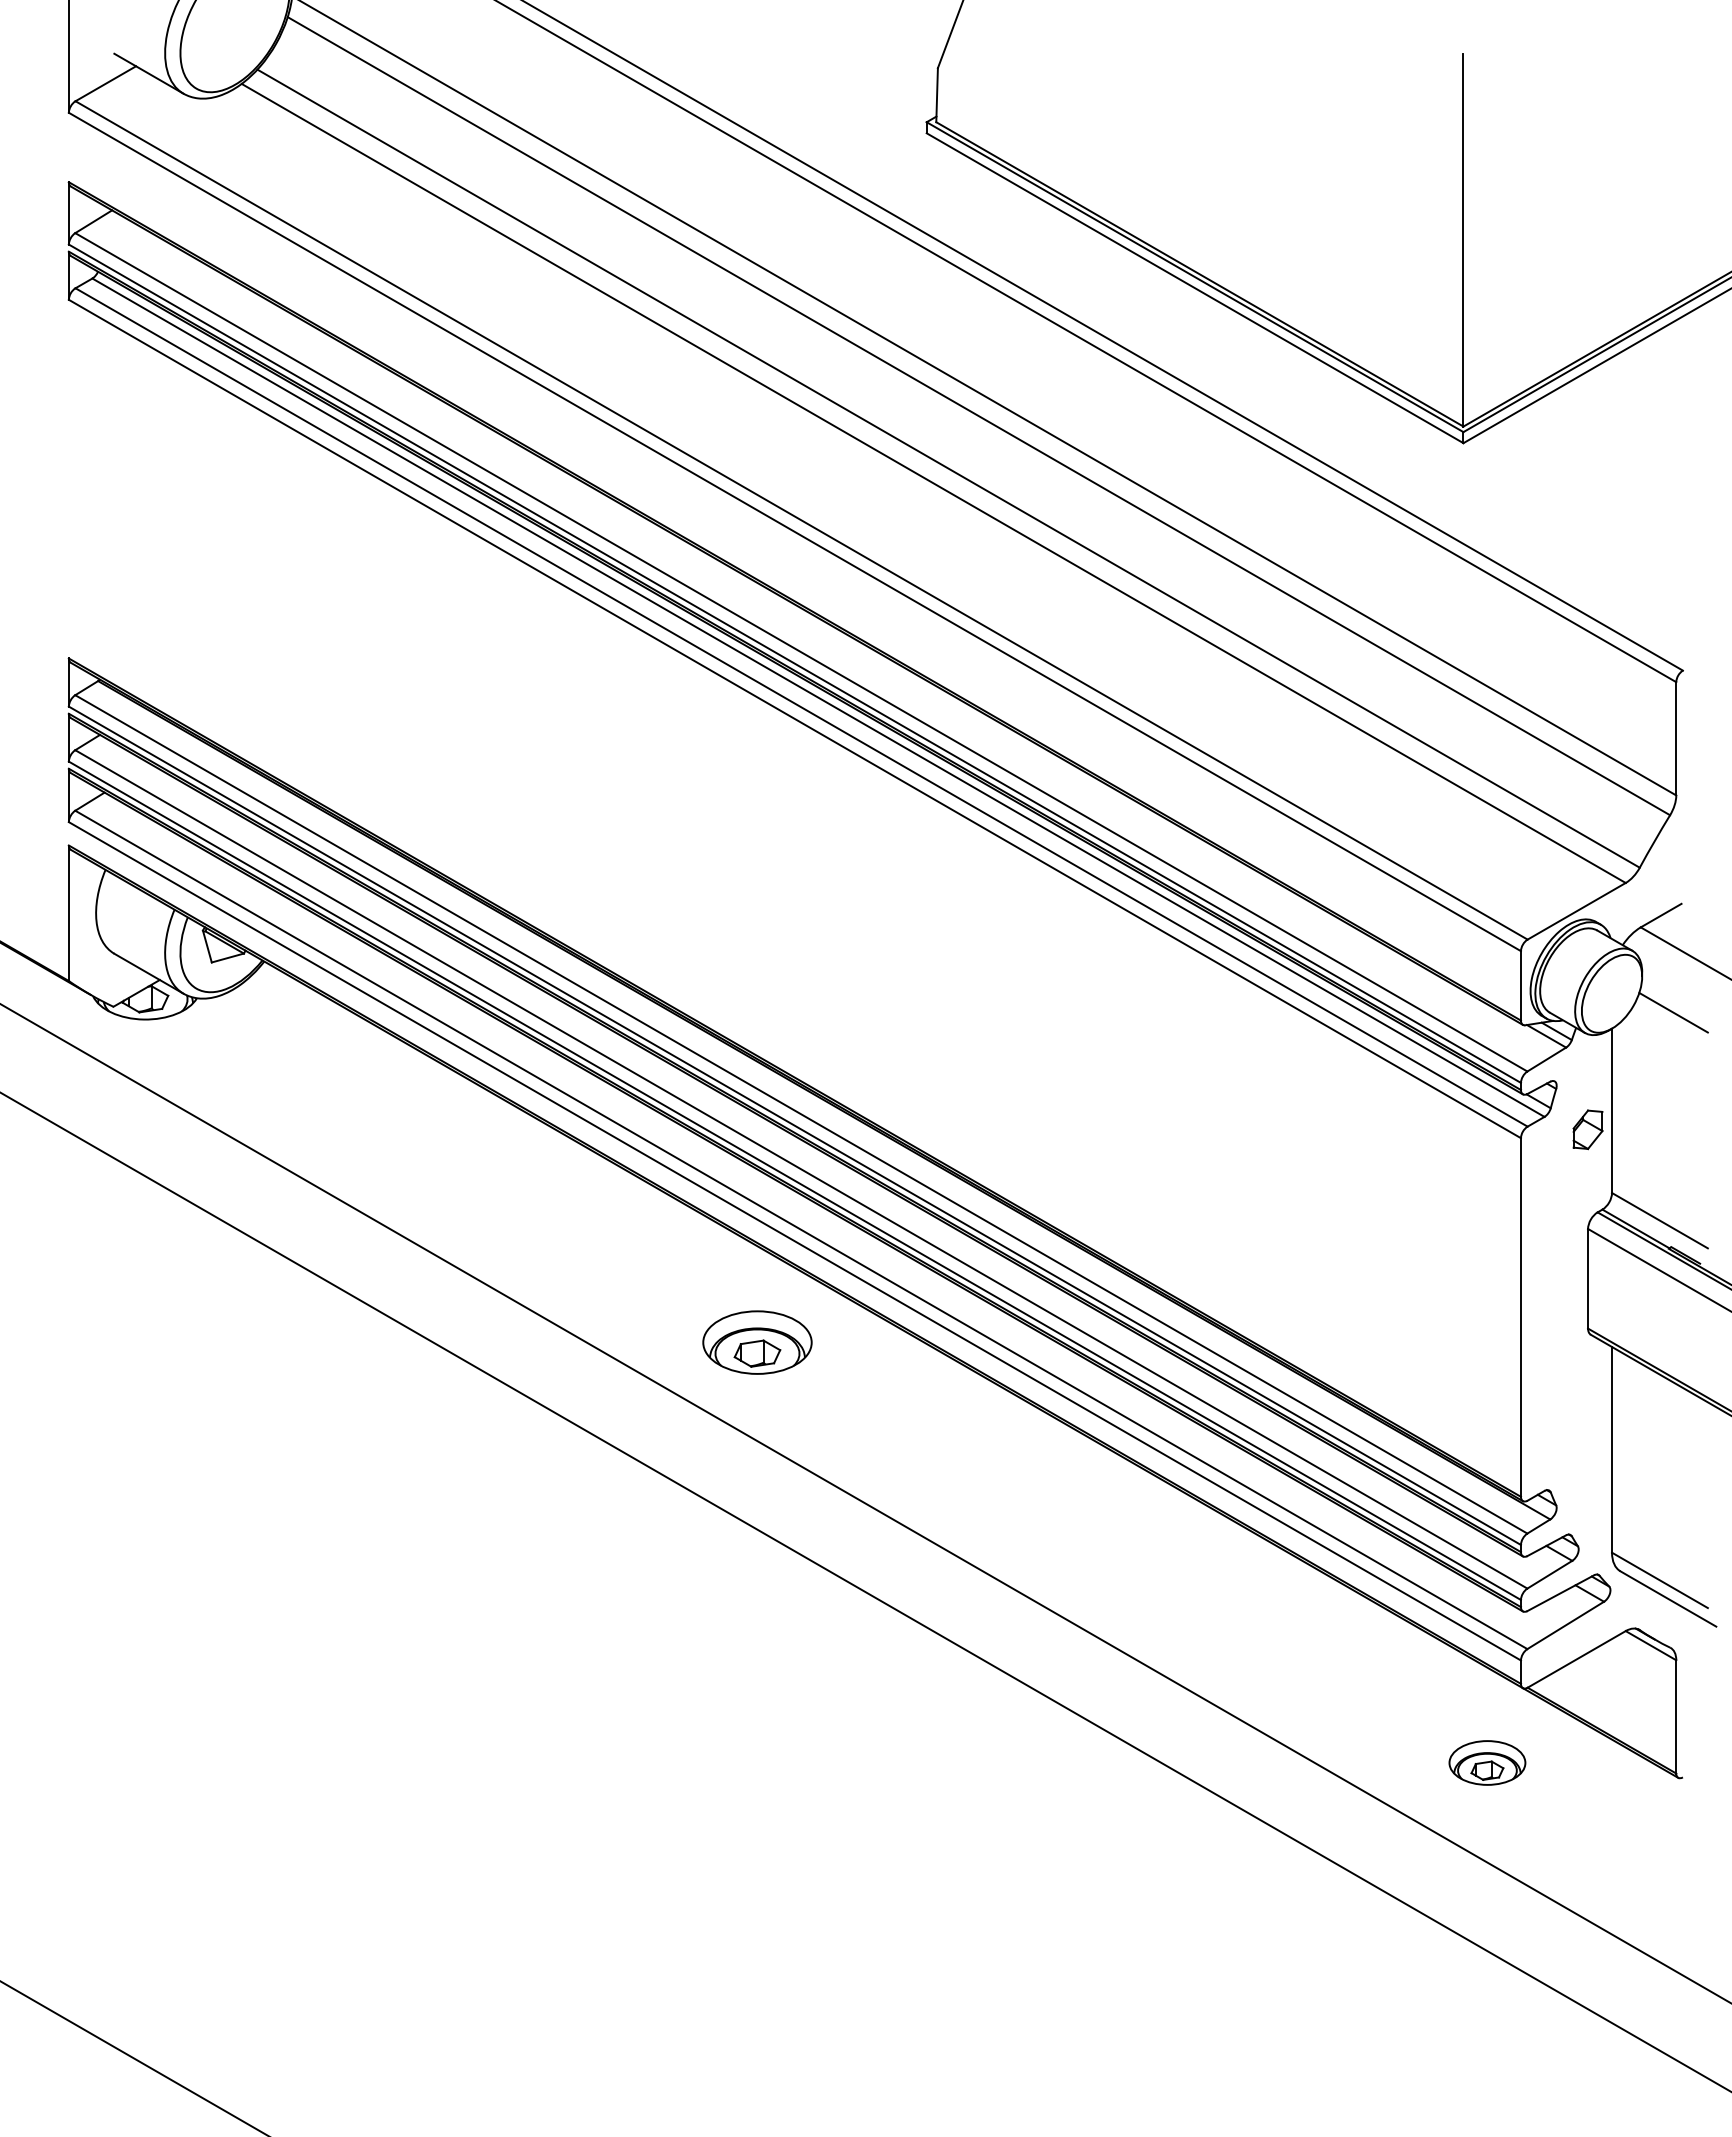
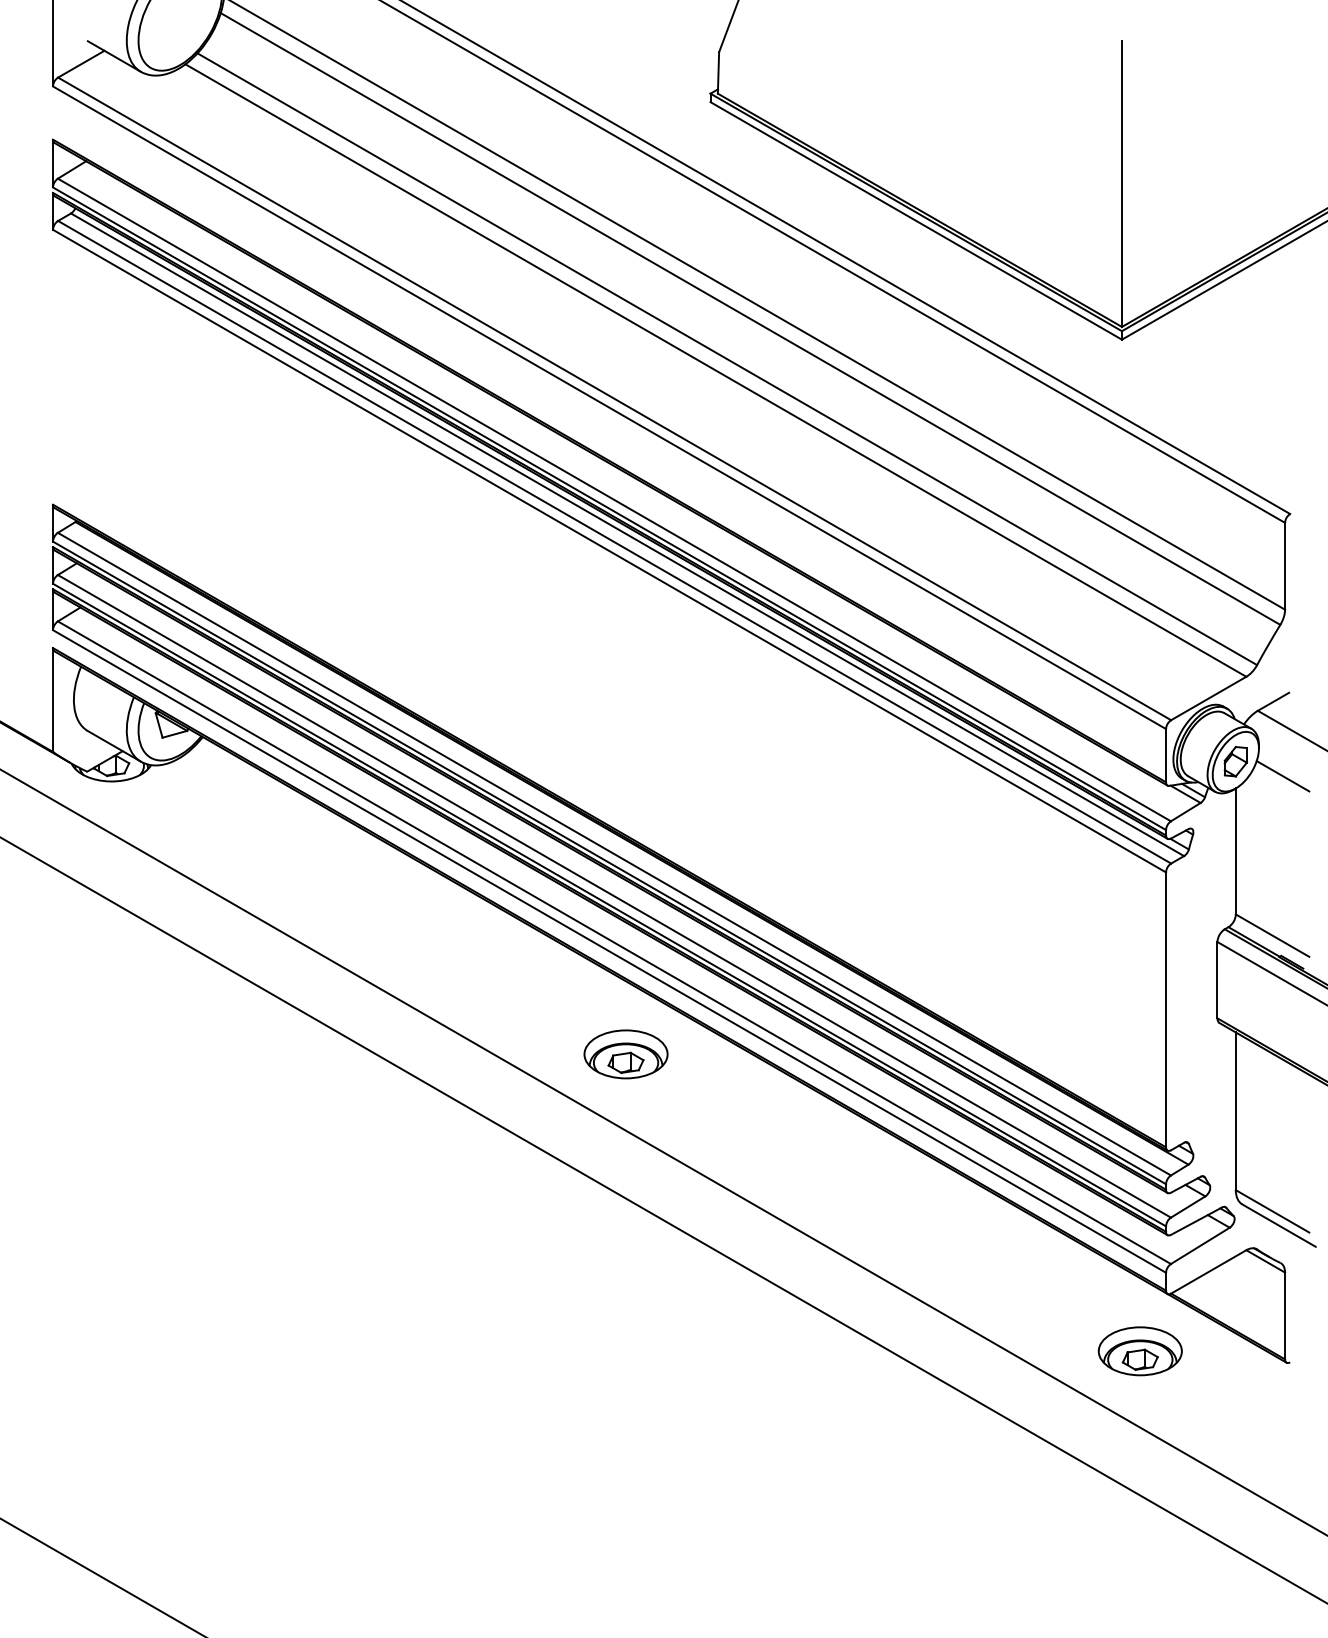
part: (1587, 1129) -> (1235, 761), moved
part: (757, 1342) -> (626, 1054), moved
part: (1487, 1762) -> (1140, 1350), size x1.43

